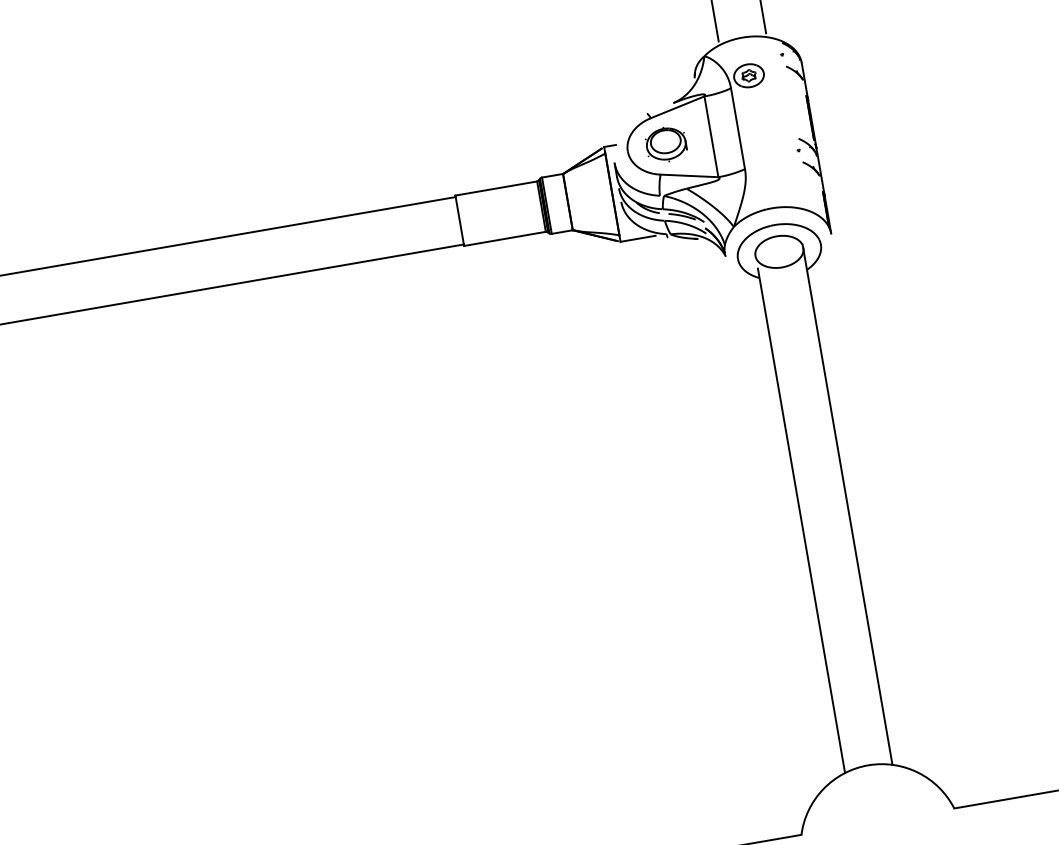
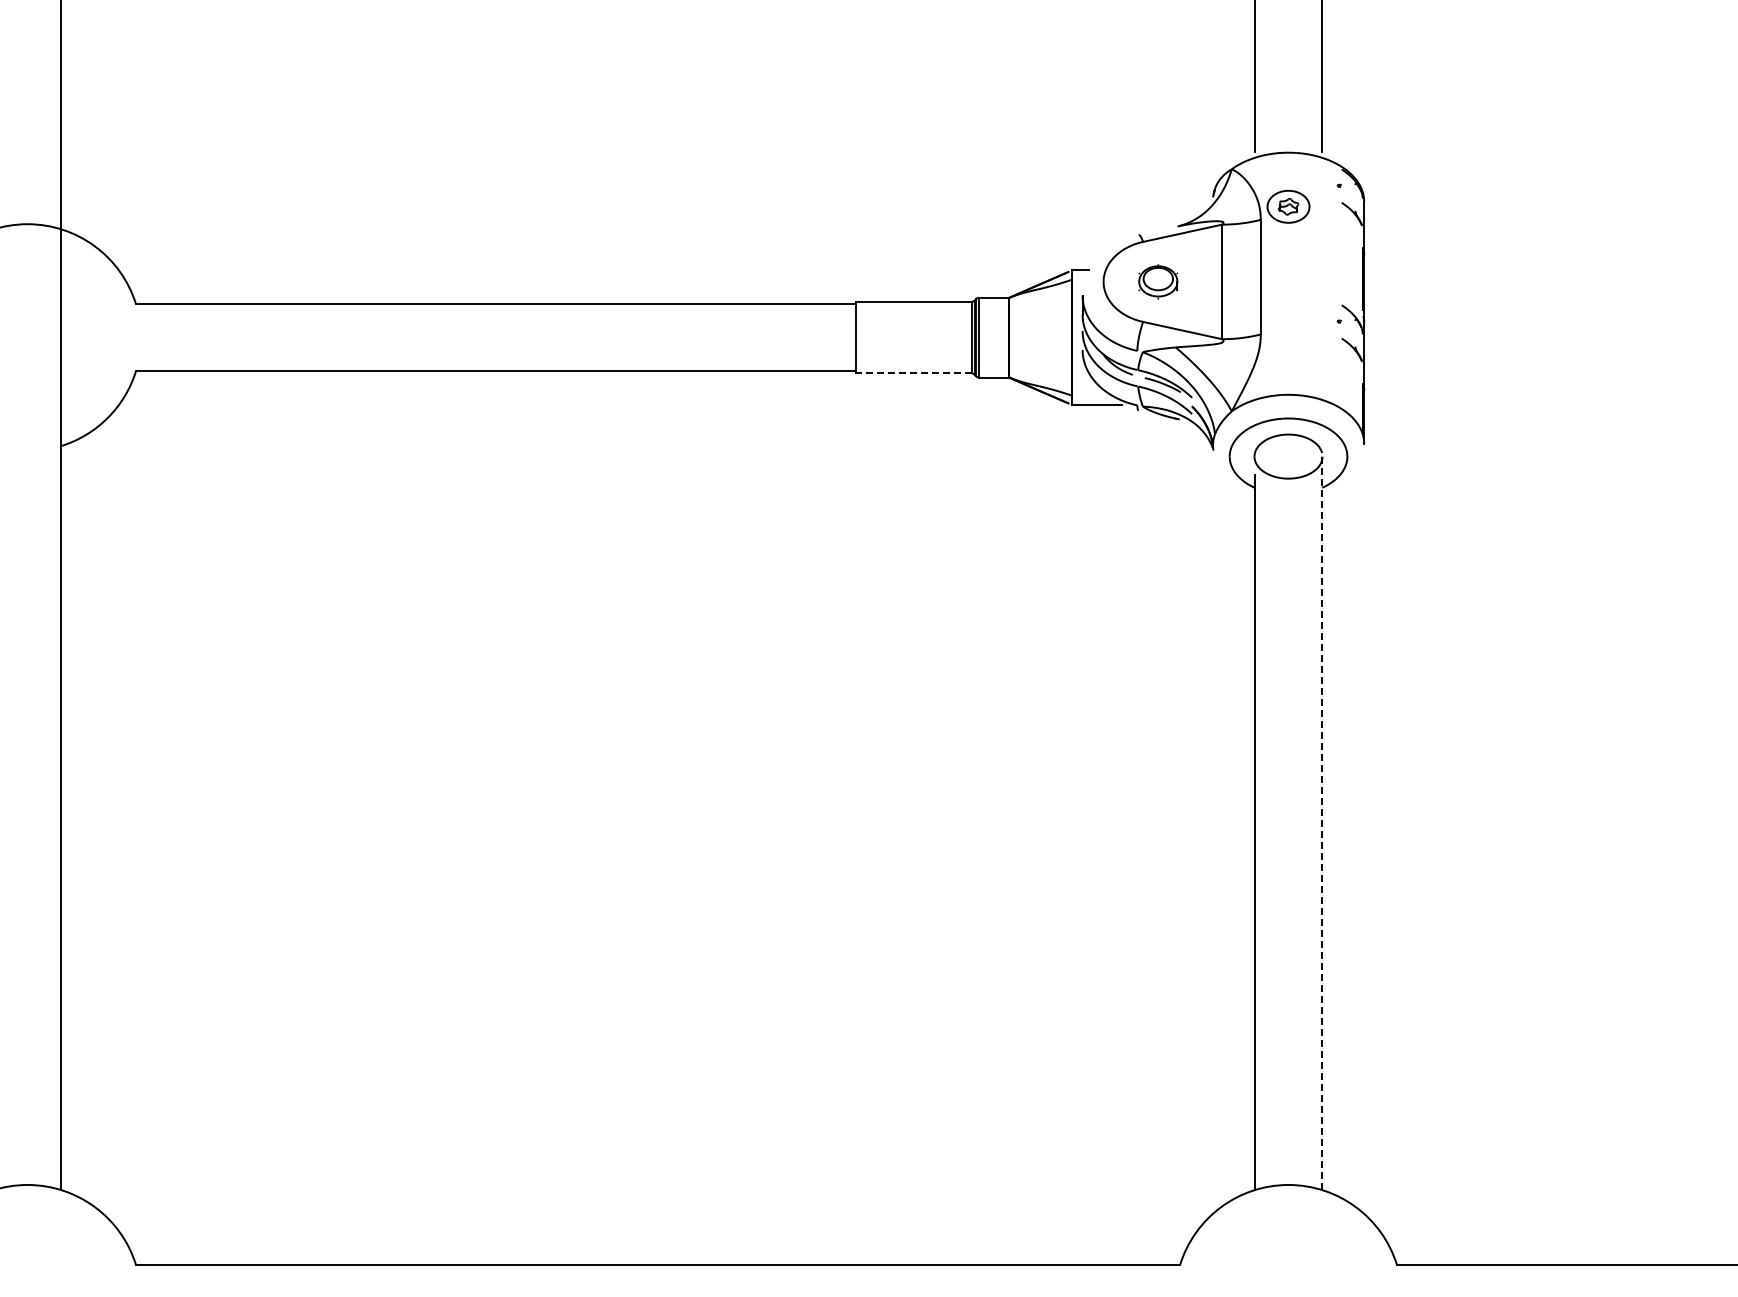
part: (666, 144) -> (1158, 281), size x0.7
line: (504, 238) -> (913, 373), solid -> dashed
line: (847, 504) -> (1322, 821), solid -> dashed

